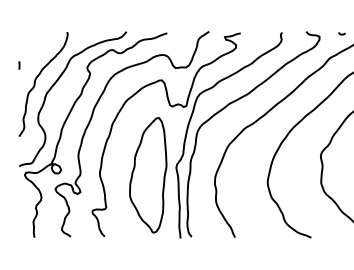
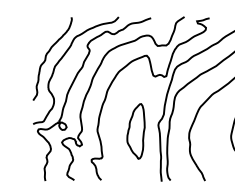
curve: (19, 65) -> (33, 43), removed
part: (148, 175) -> (136, 131), size x0.6

